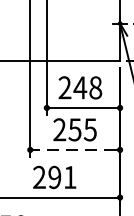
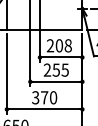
text: (80, 87) -> (59, 45), 248 -> 208
line: (75, 149) -> (56, 81), dashed -> solid
text: (54, 176) -> (44, 97), 291 -> 370

